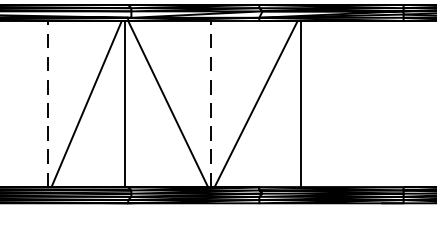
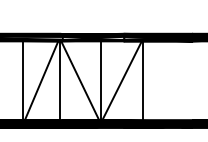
line: (48, 103) -> (23, 80), dashed -> solid
line: (210, 103) -> (100, 80), dashed -> solid

